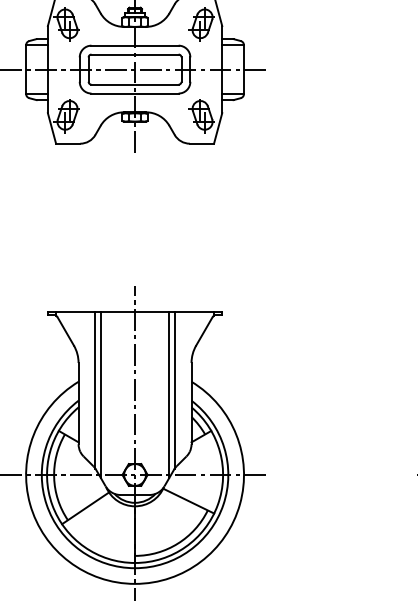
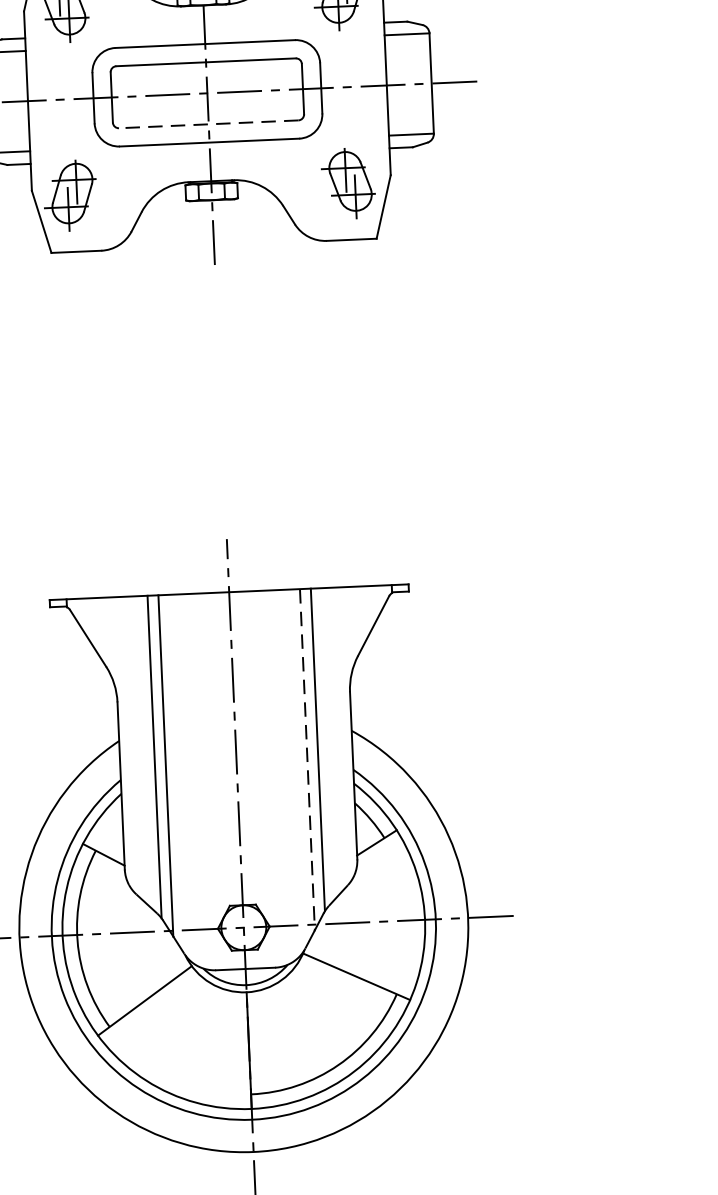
line: (135, 84) -> (209, 123), solid -> dashed
line: (169, 394) -> (307, 759), solid -> dashed

